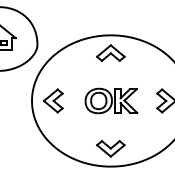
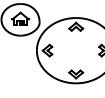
part: (111, 100) -> (76, 50), removed

